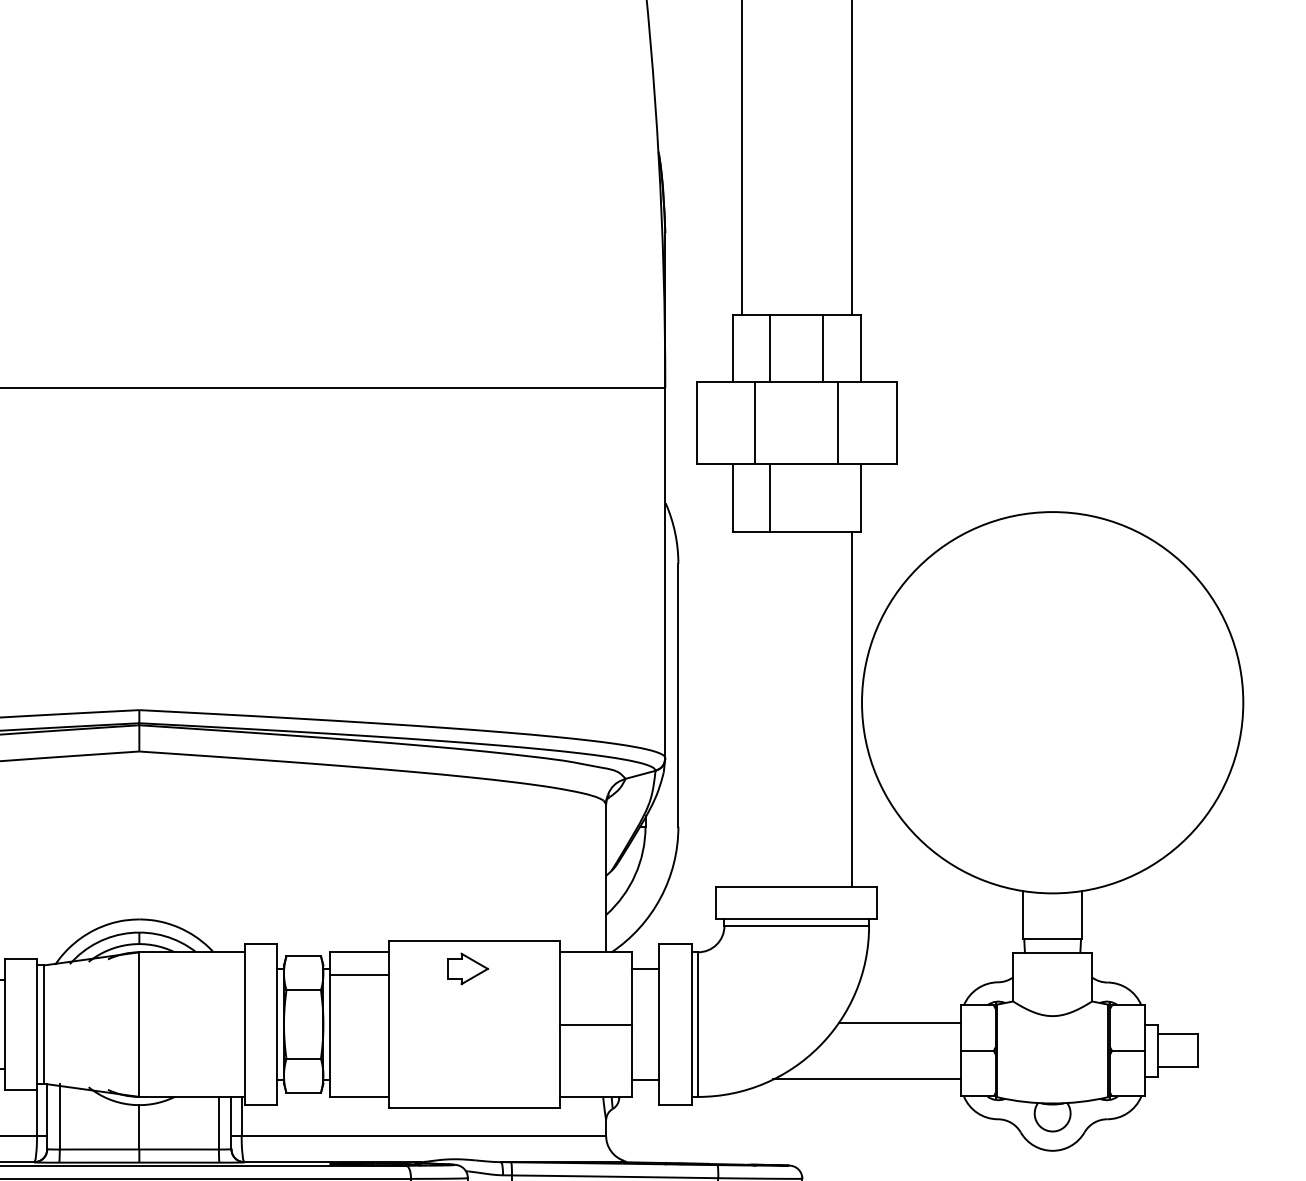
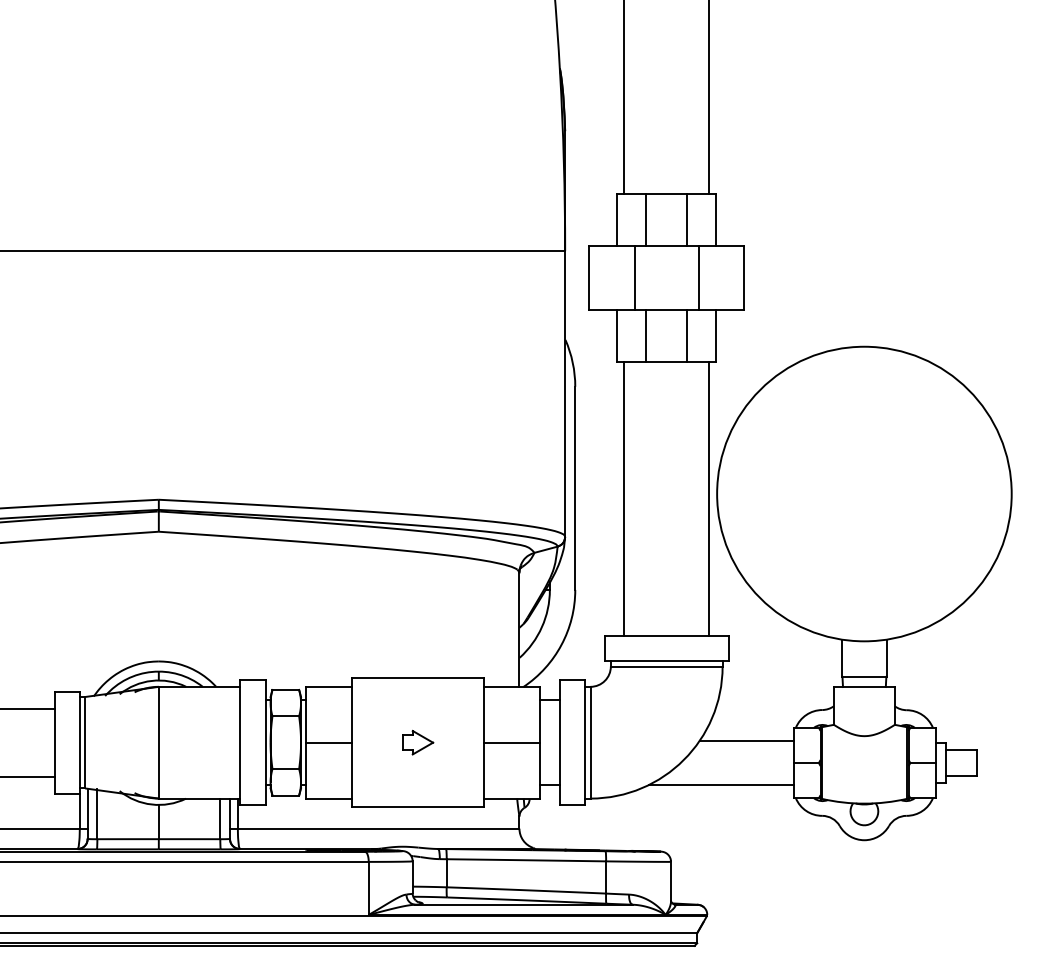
line: (823, 497) -> (687, 335), added
line: (742, 708) -> (624, 498), added
part: (468, 968) -> (418, 742), moved
line: (358, 975) -> (328, 742), moved

